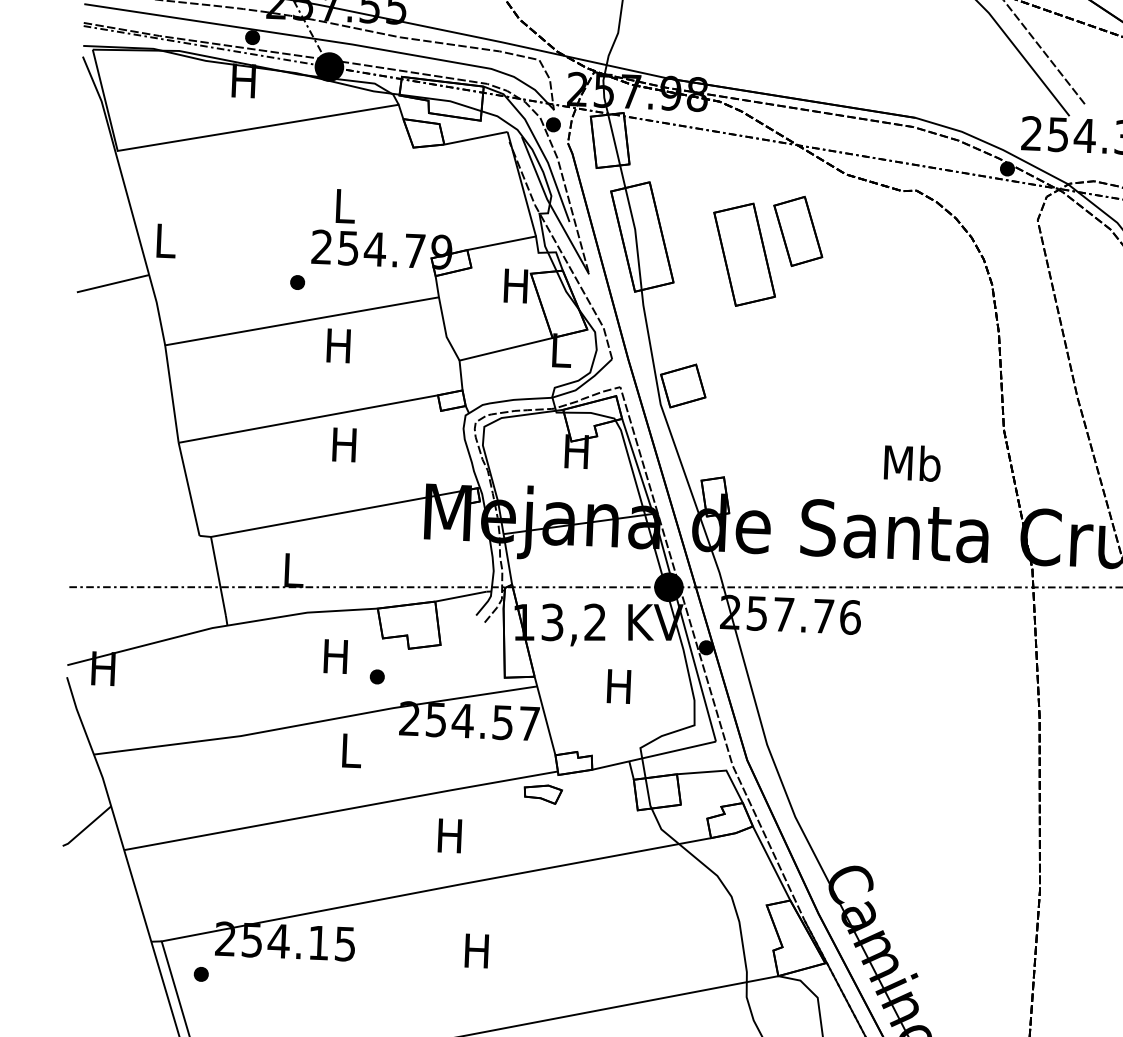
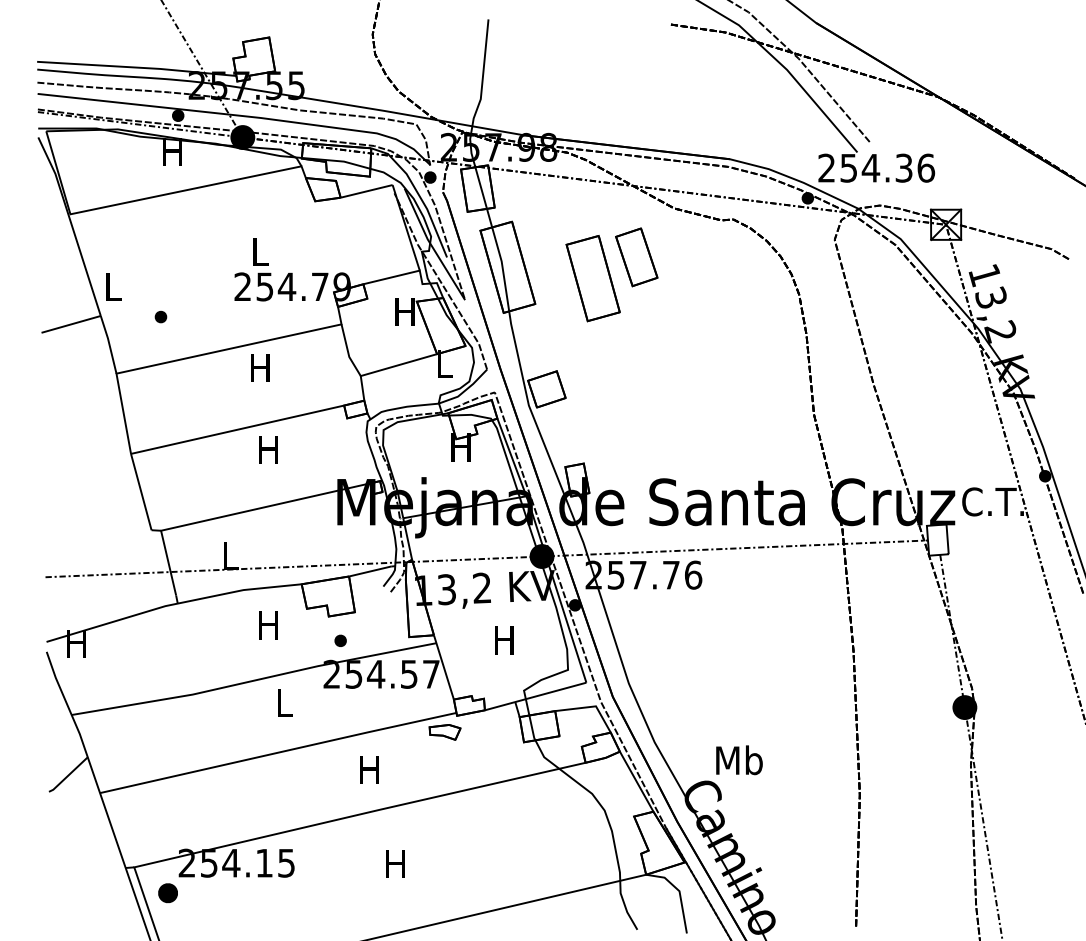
part: (297, 281) -> (160, 316), moved
text: (912, 463) -> (739, 760), moved
part: (377, 676) -> (340, 640), moved
part: (201, 974) -> (168, 893), size x1.6

